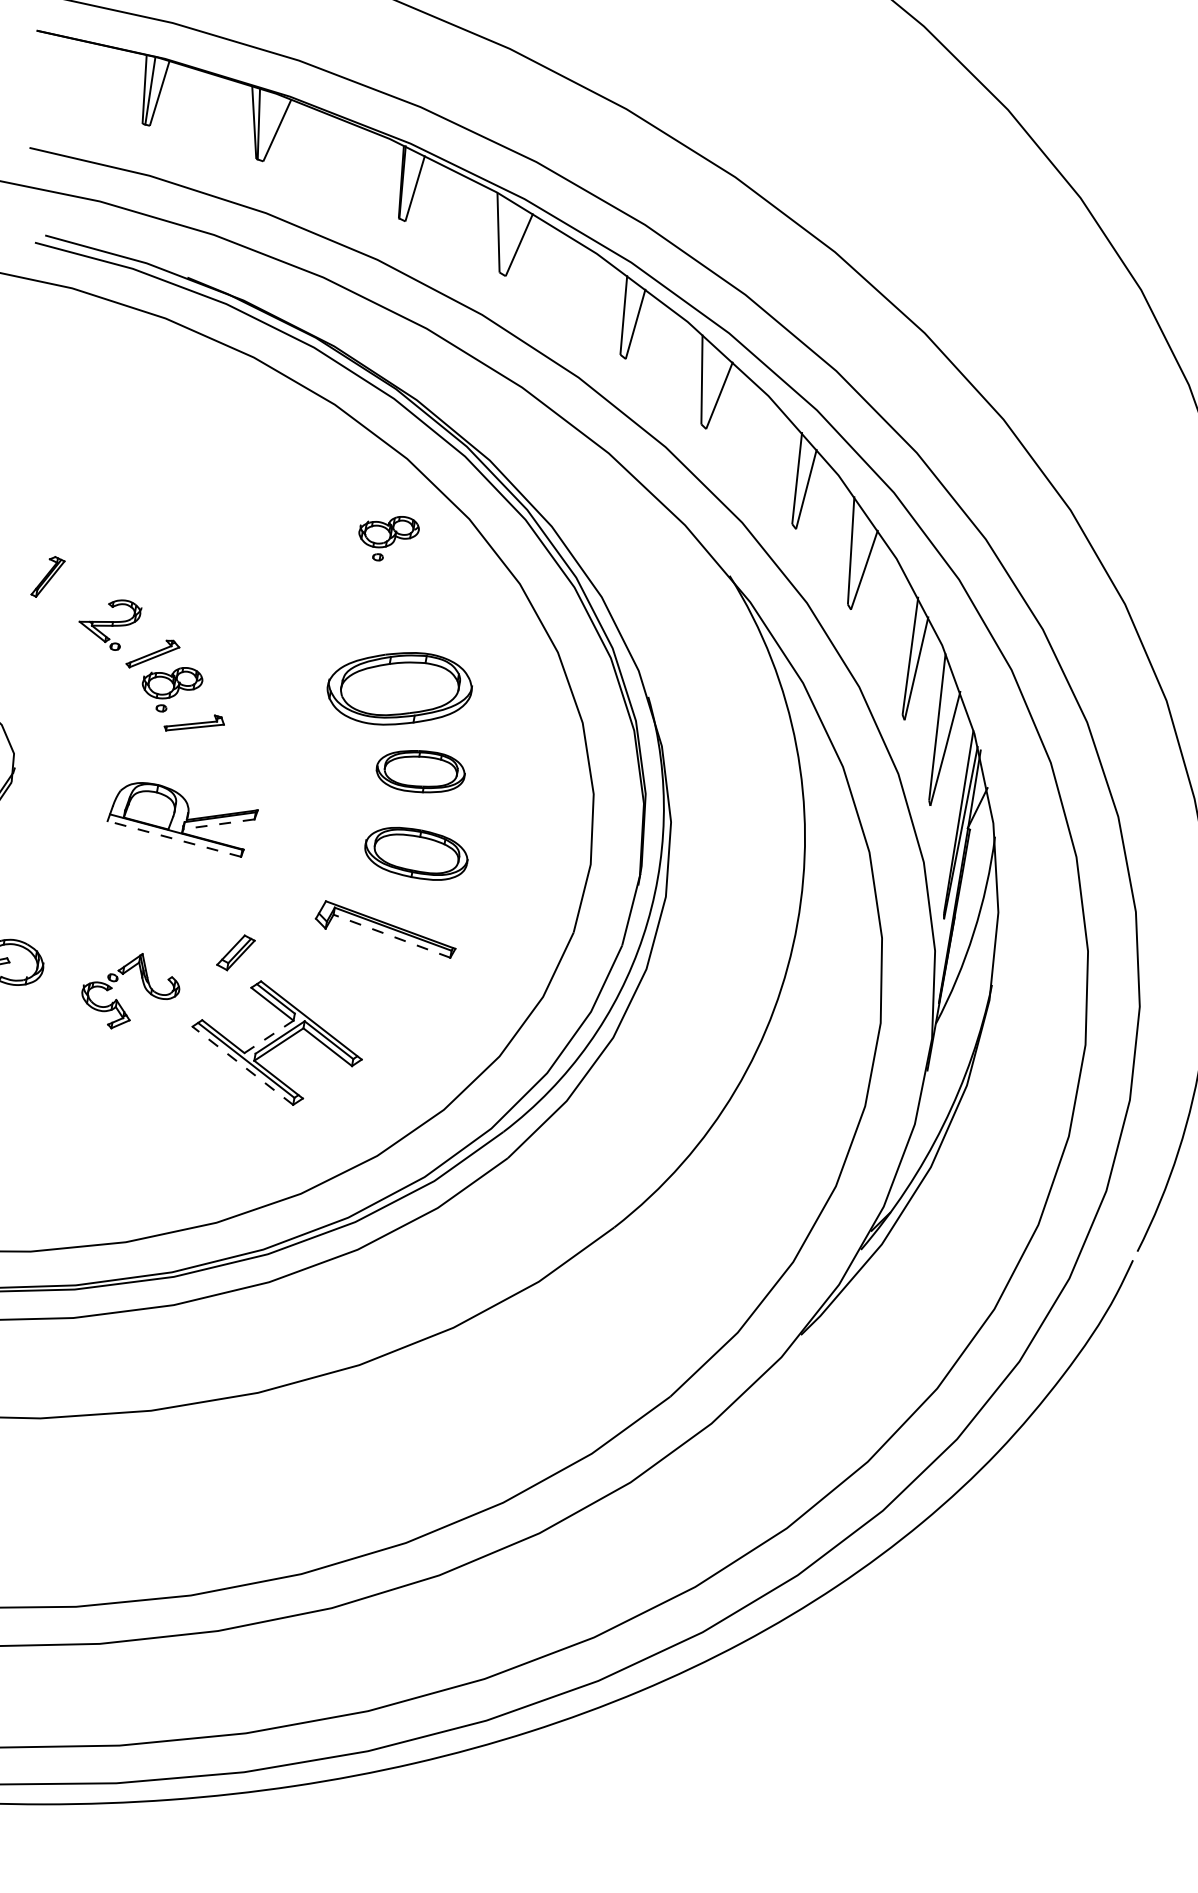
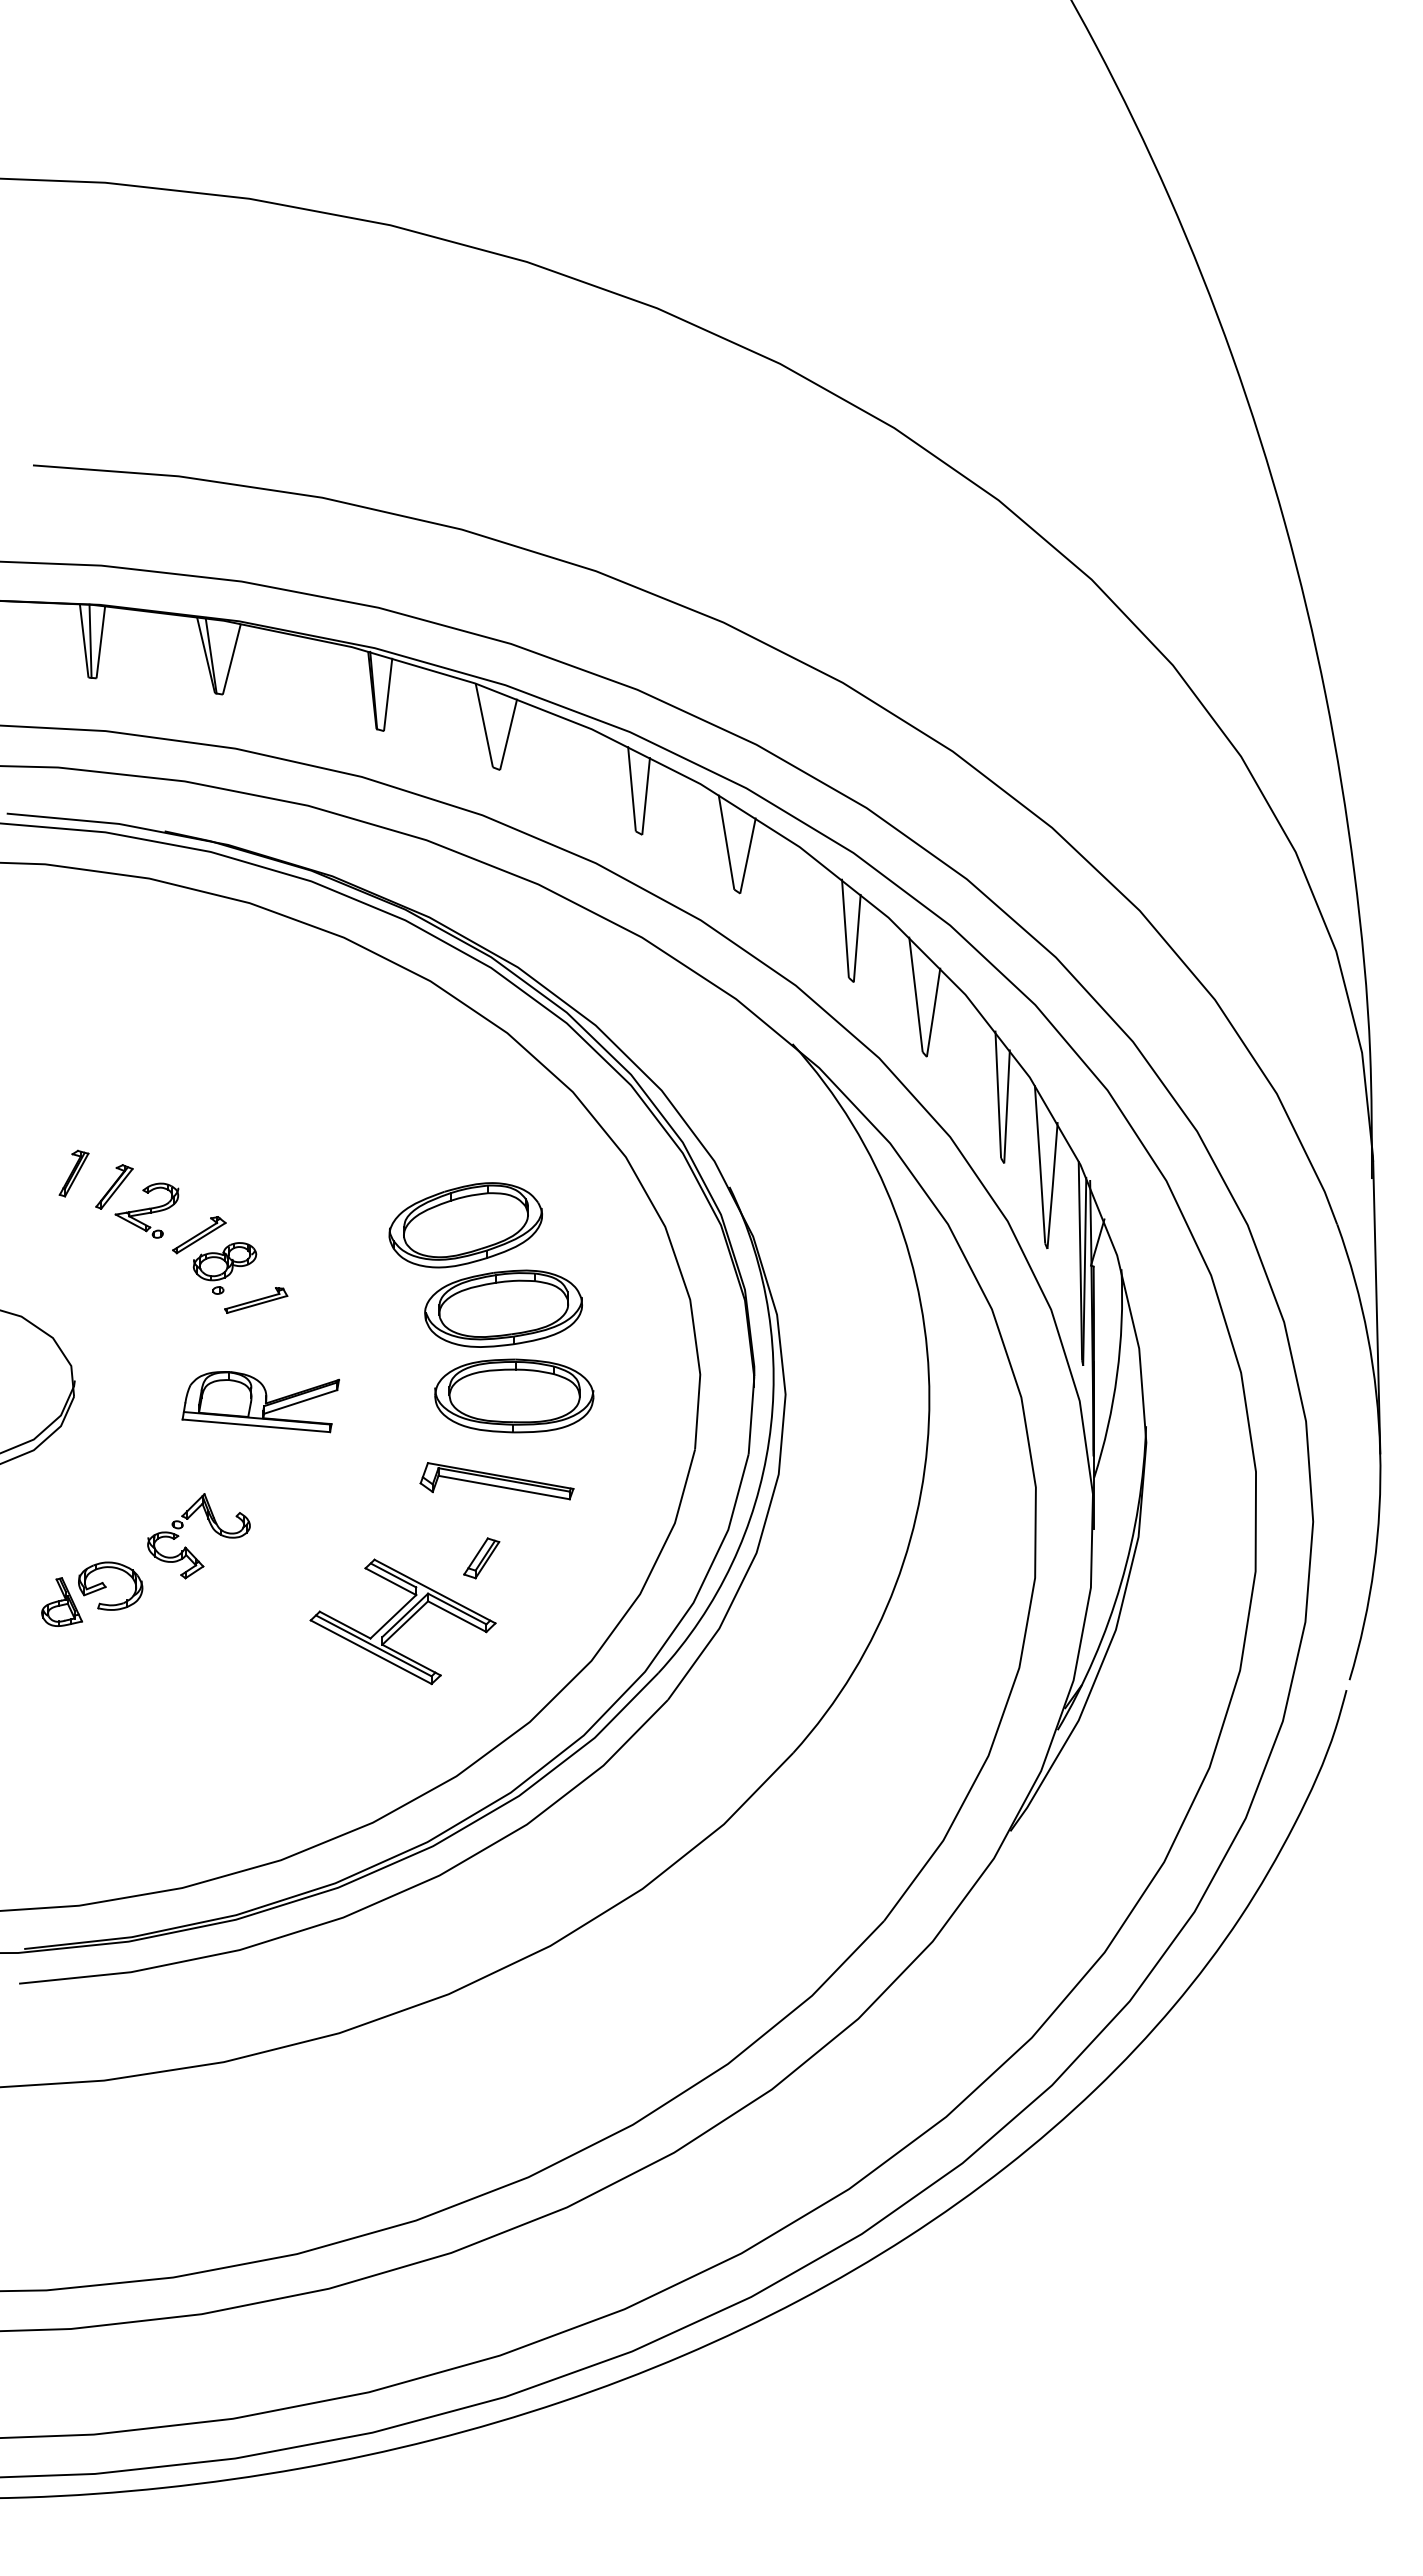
part: (387, 538) -> (424, 1068), removed
part: (83, 595) -> (114, 1186), added
part: (420, 771) -> (503, 1308), size x1.67
line: (218, 824) -> (300, 1402), dashed -> solid
line: (173, 838) -> (255, 1425), dashed -> solid
part: (416, 853) -> (514, 1395), size x1.43
line: (392, 936) -> (504, 1487), dashed -> solid
part: (235, 952) -> (481, 1558), moved
part: (144, 987) -> (212, 1529), moved
line: (269, 1036) -> (393, 1616), dashed -> solid
line: (242, 1065) -> (370, 1651), dashed -> solid

